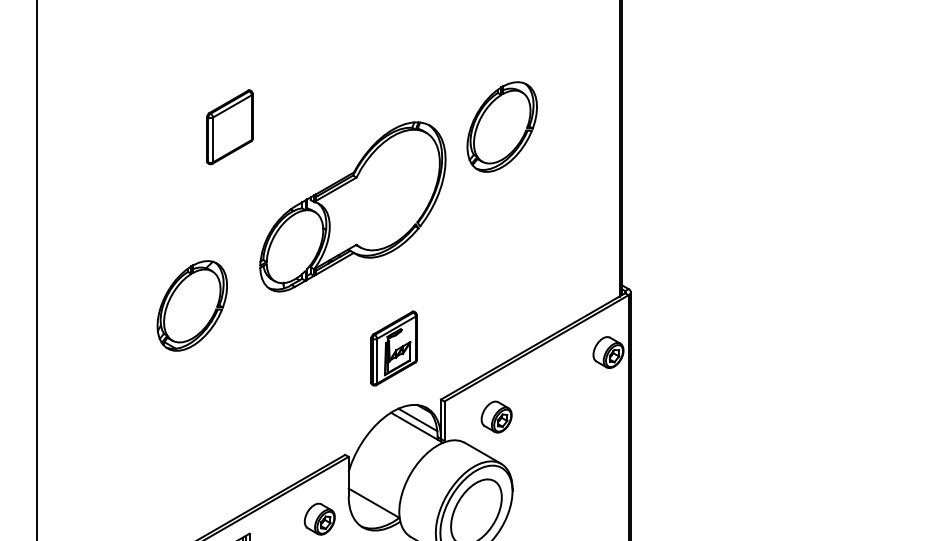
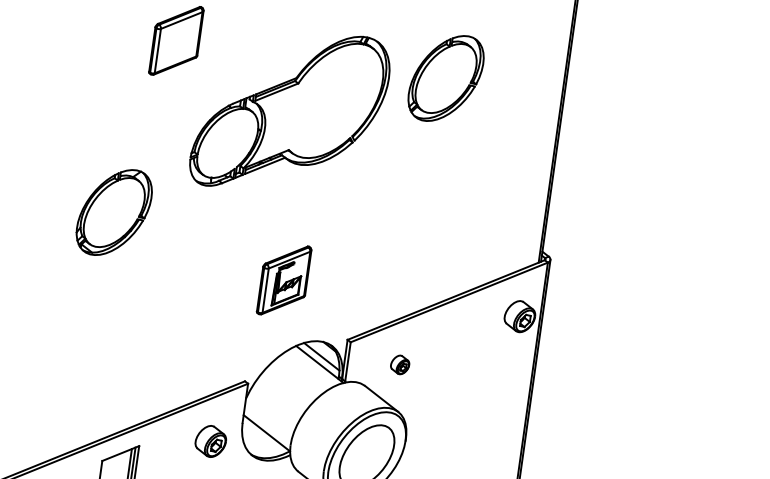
part: (352, 206) -> (290, 111), moved
part: (393, 348) -> (283, 280), moved
part: (496, 416) -> (400, 364), size x0.6

